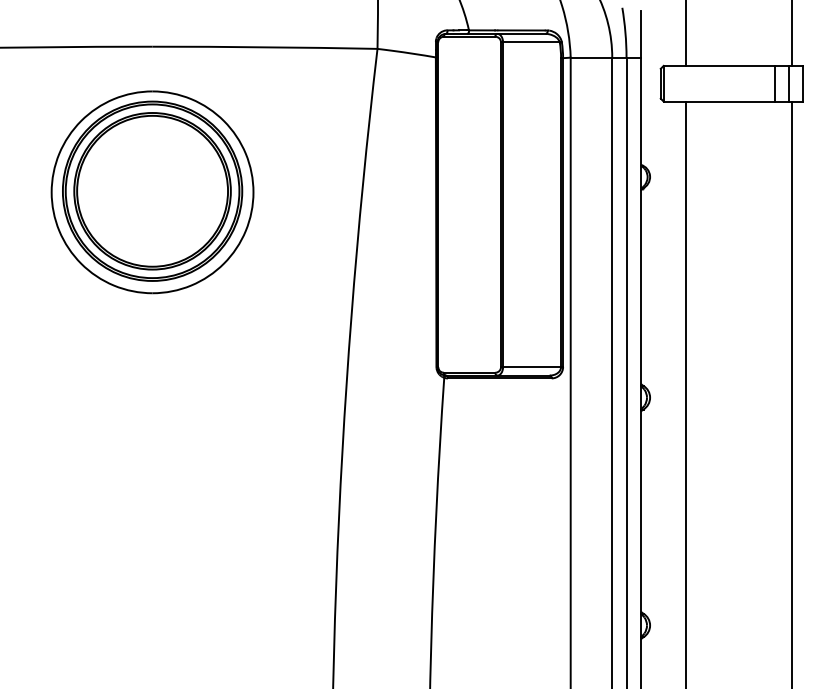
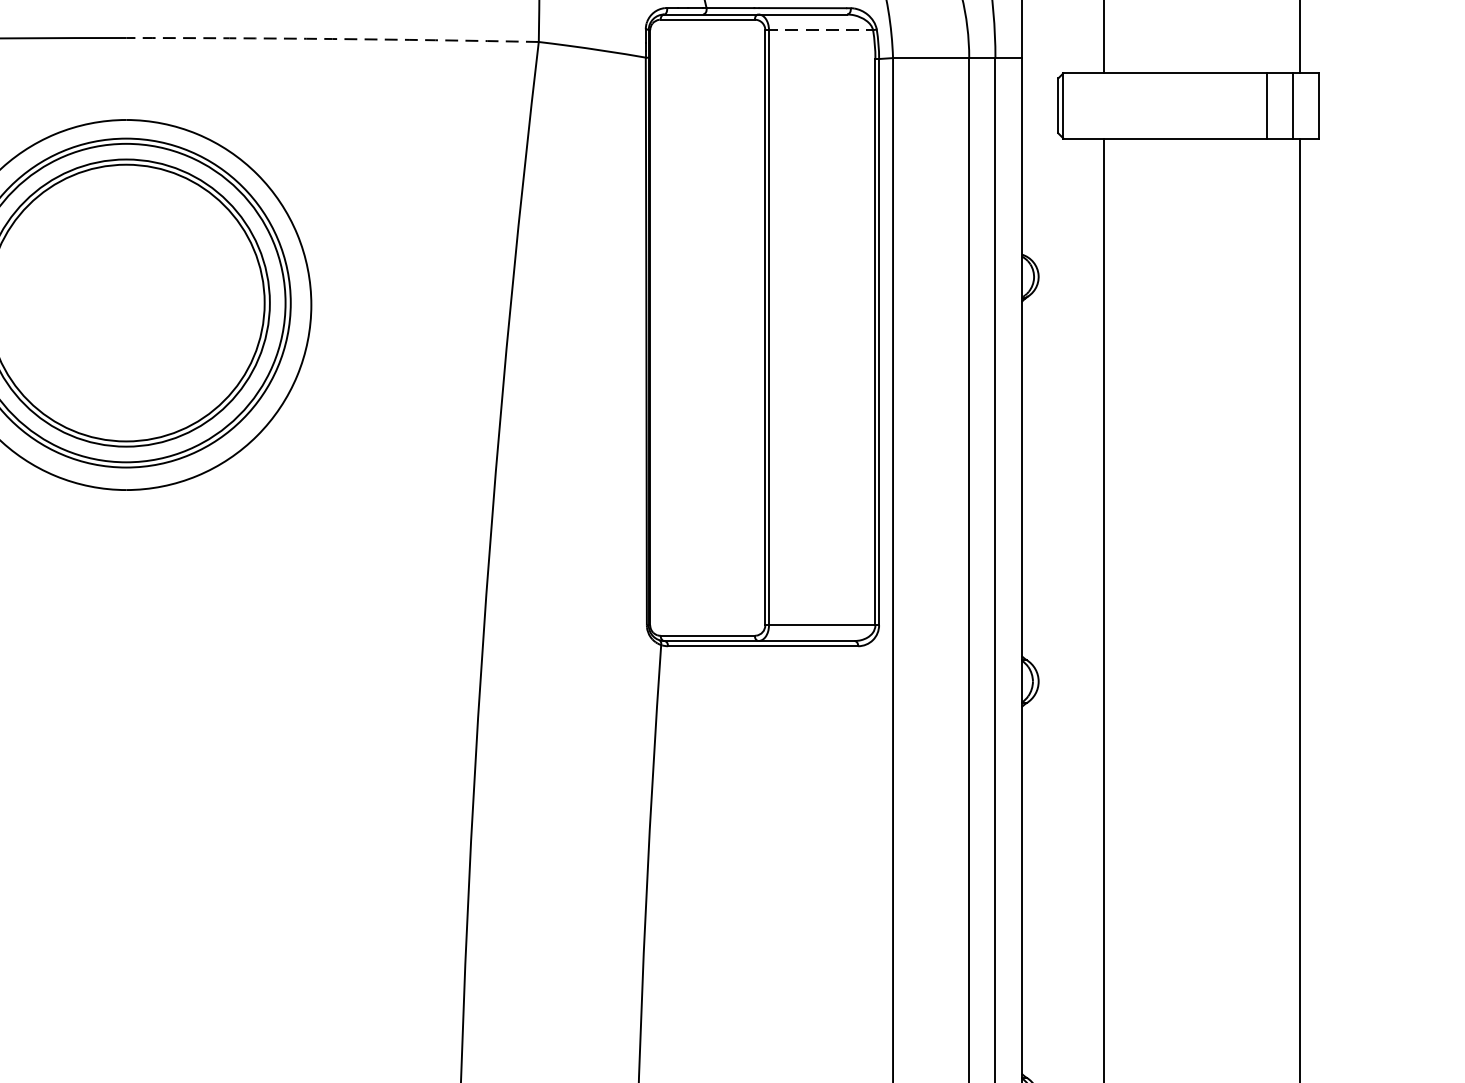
line: (530, 42) -> (819, 30), solid -> dashed
arc: (265, 47) -> (333, 39), solid -> dashed

